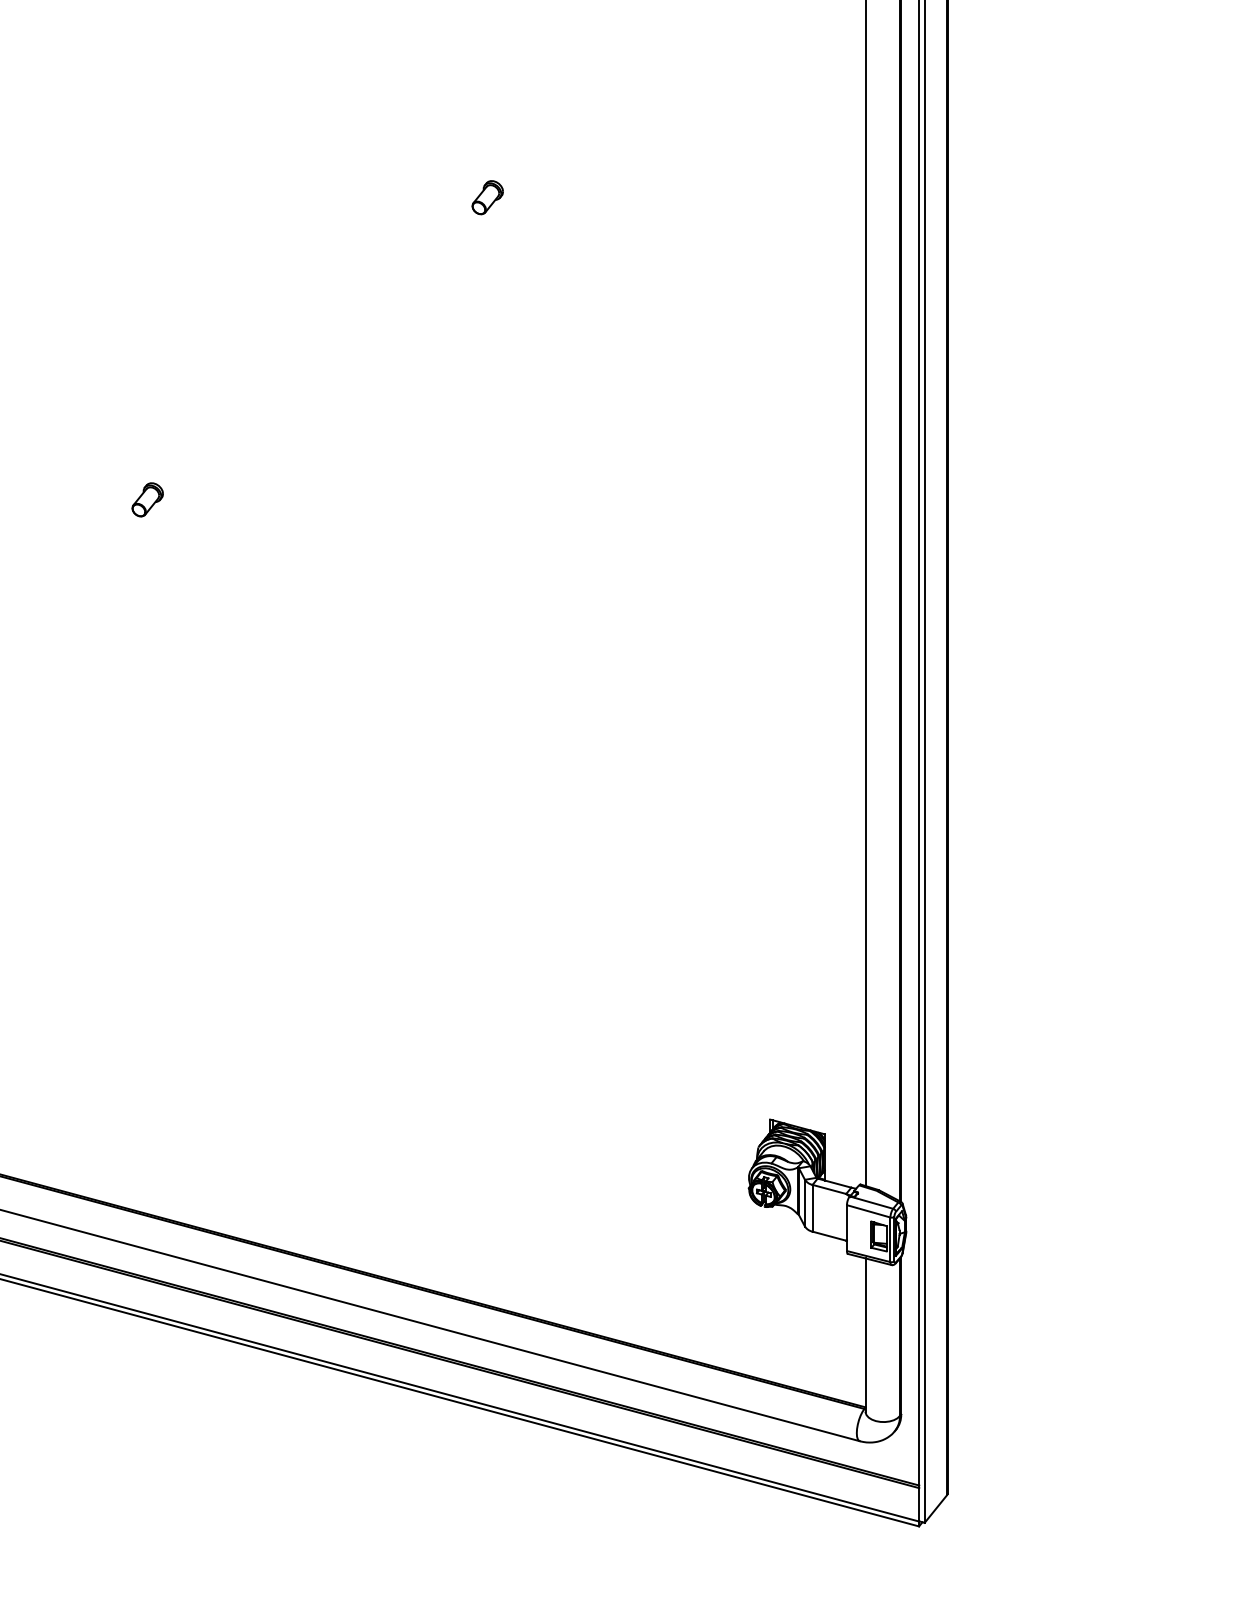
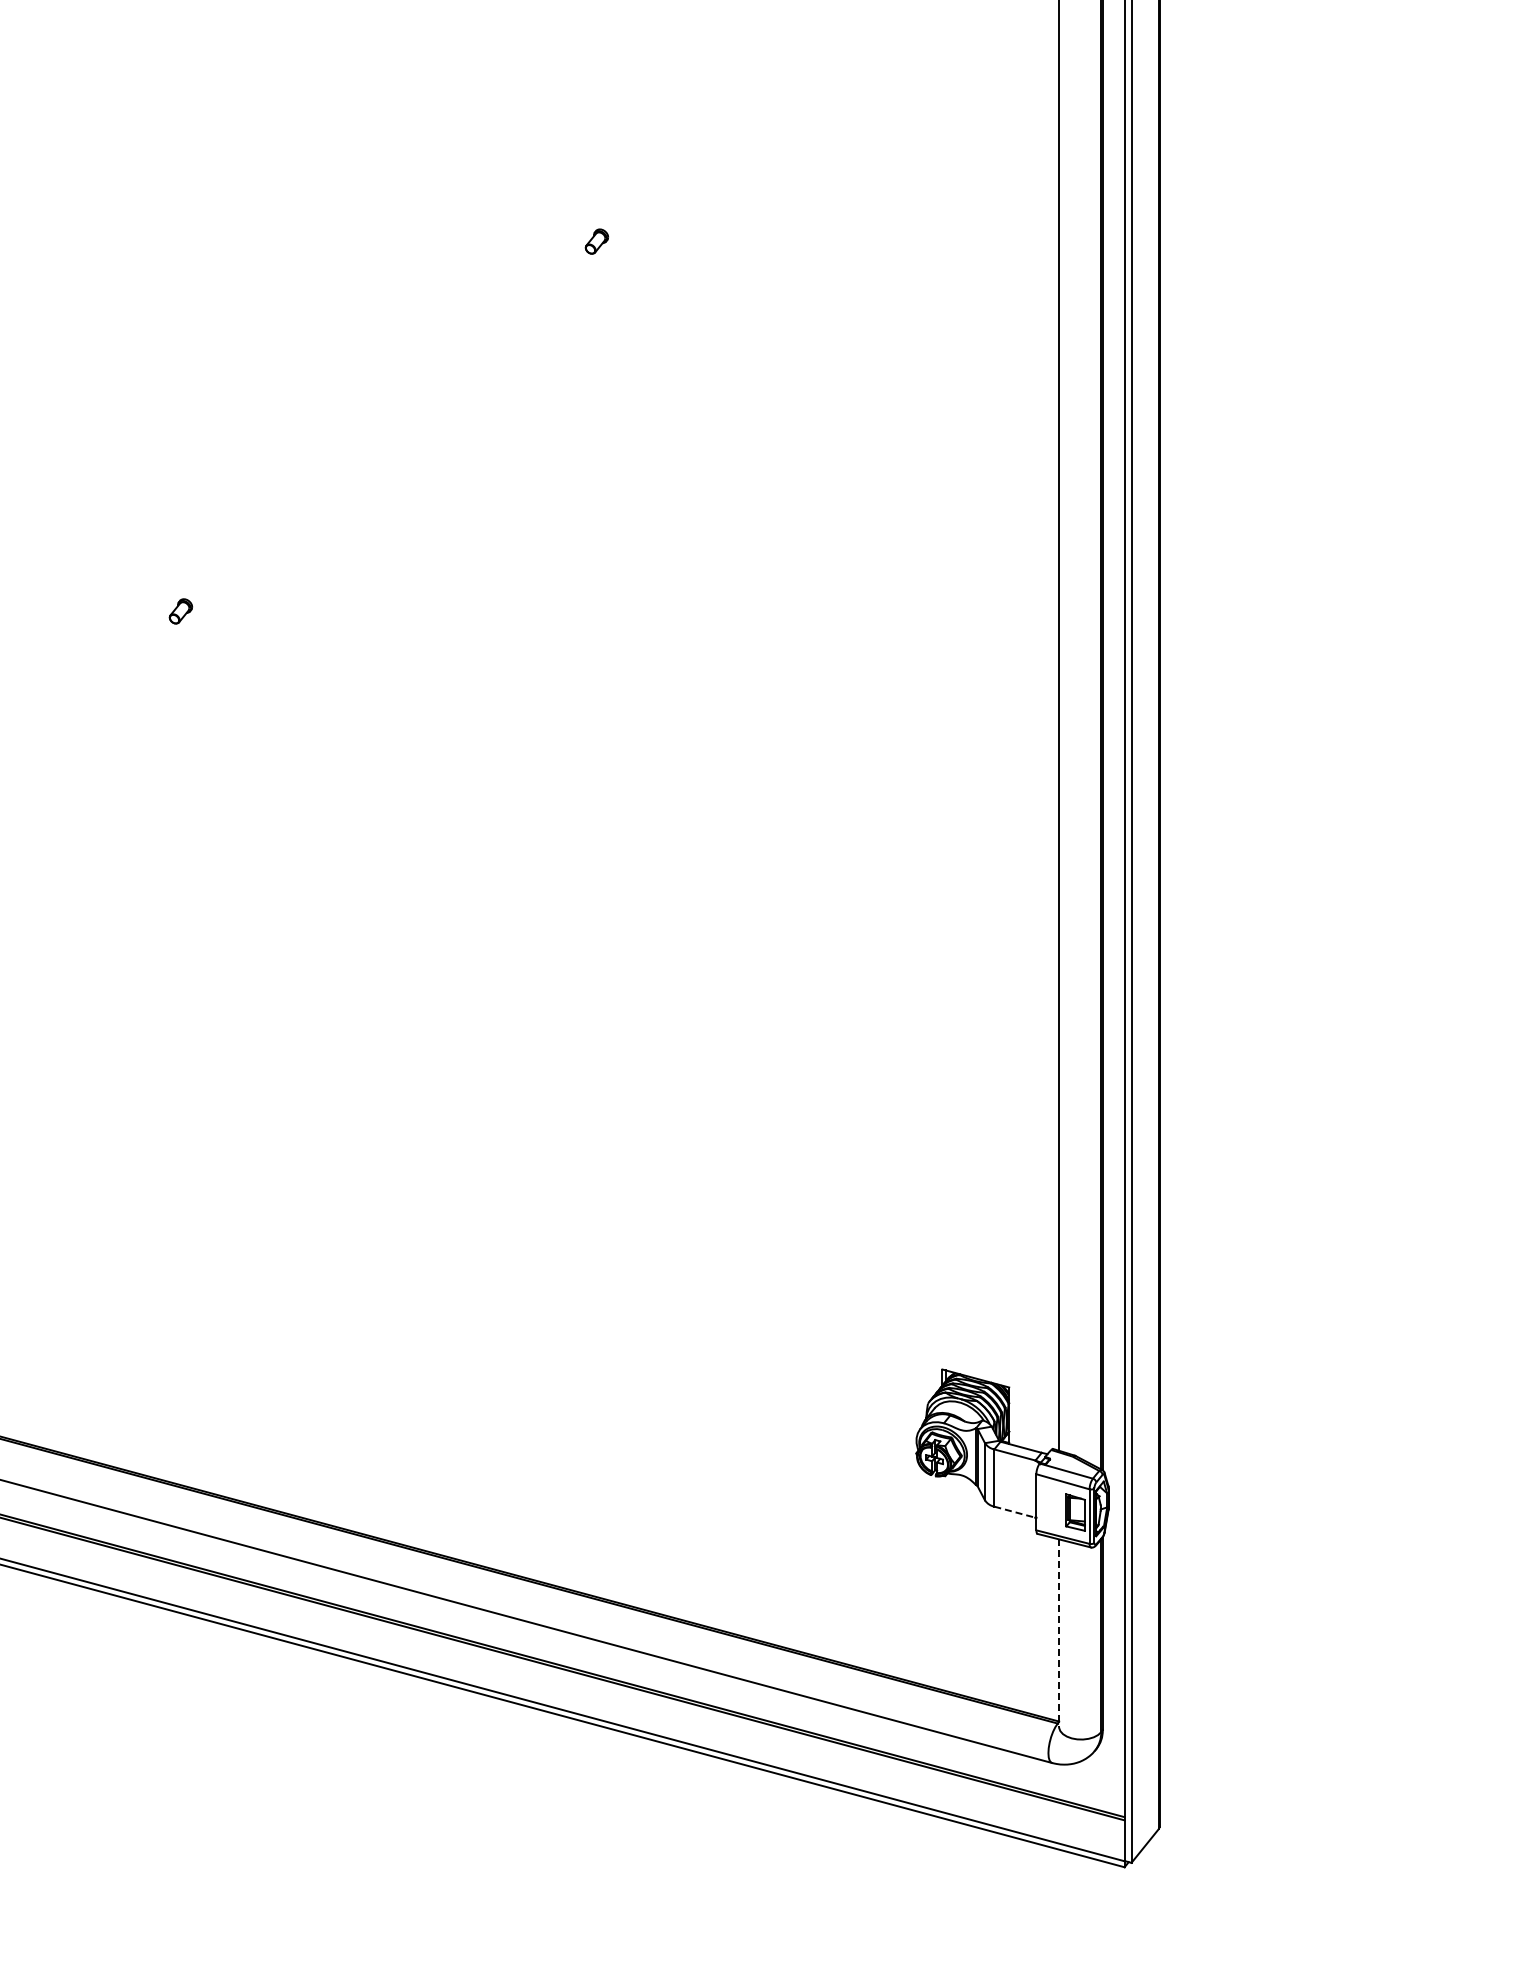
part: (487, 197) -> (596, 241), size x0.6
part: (147, 499) -> (180, 611), size x0.6
line: (829, 1236) -> (1015, 1512), solid -> dashed
line: (865, 1335) -> (1059, 1633), solid -> dashed

